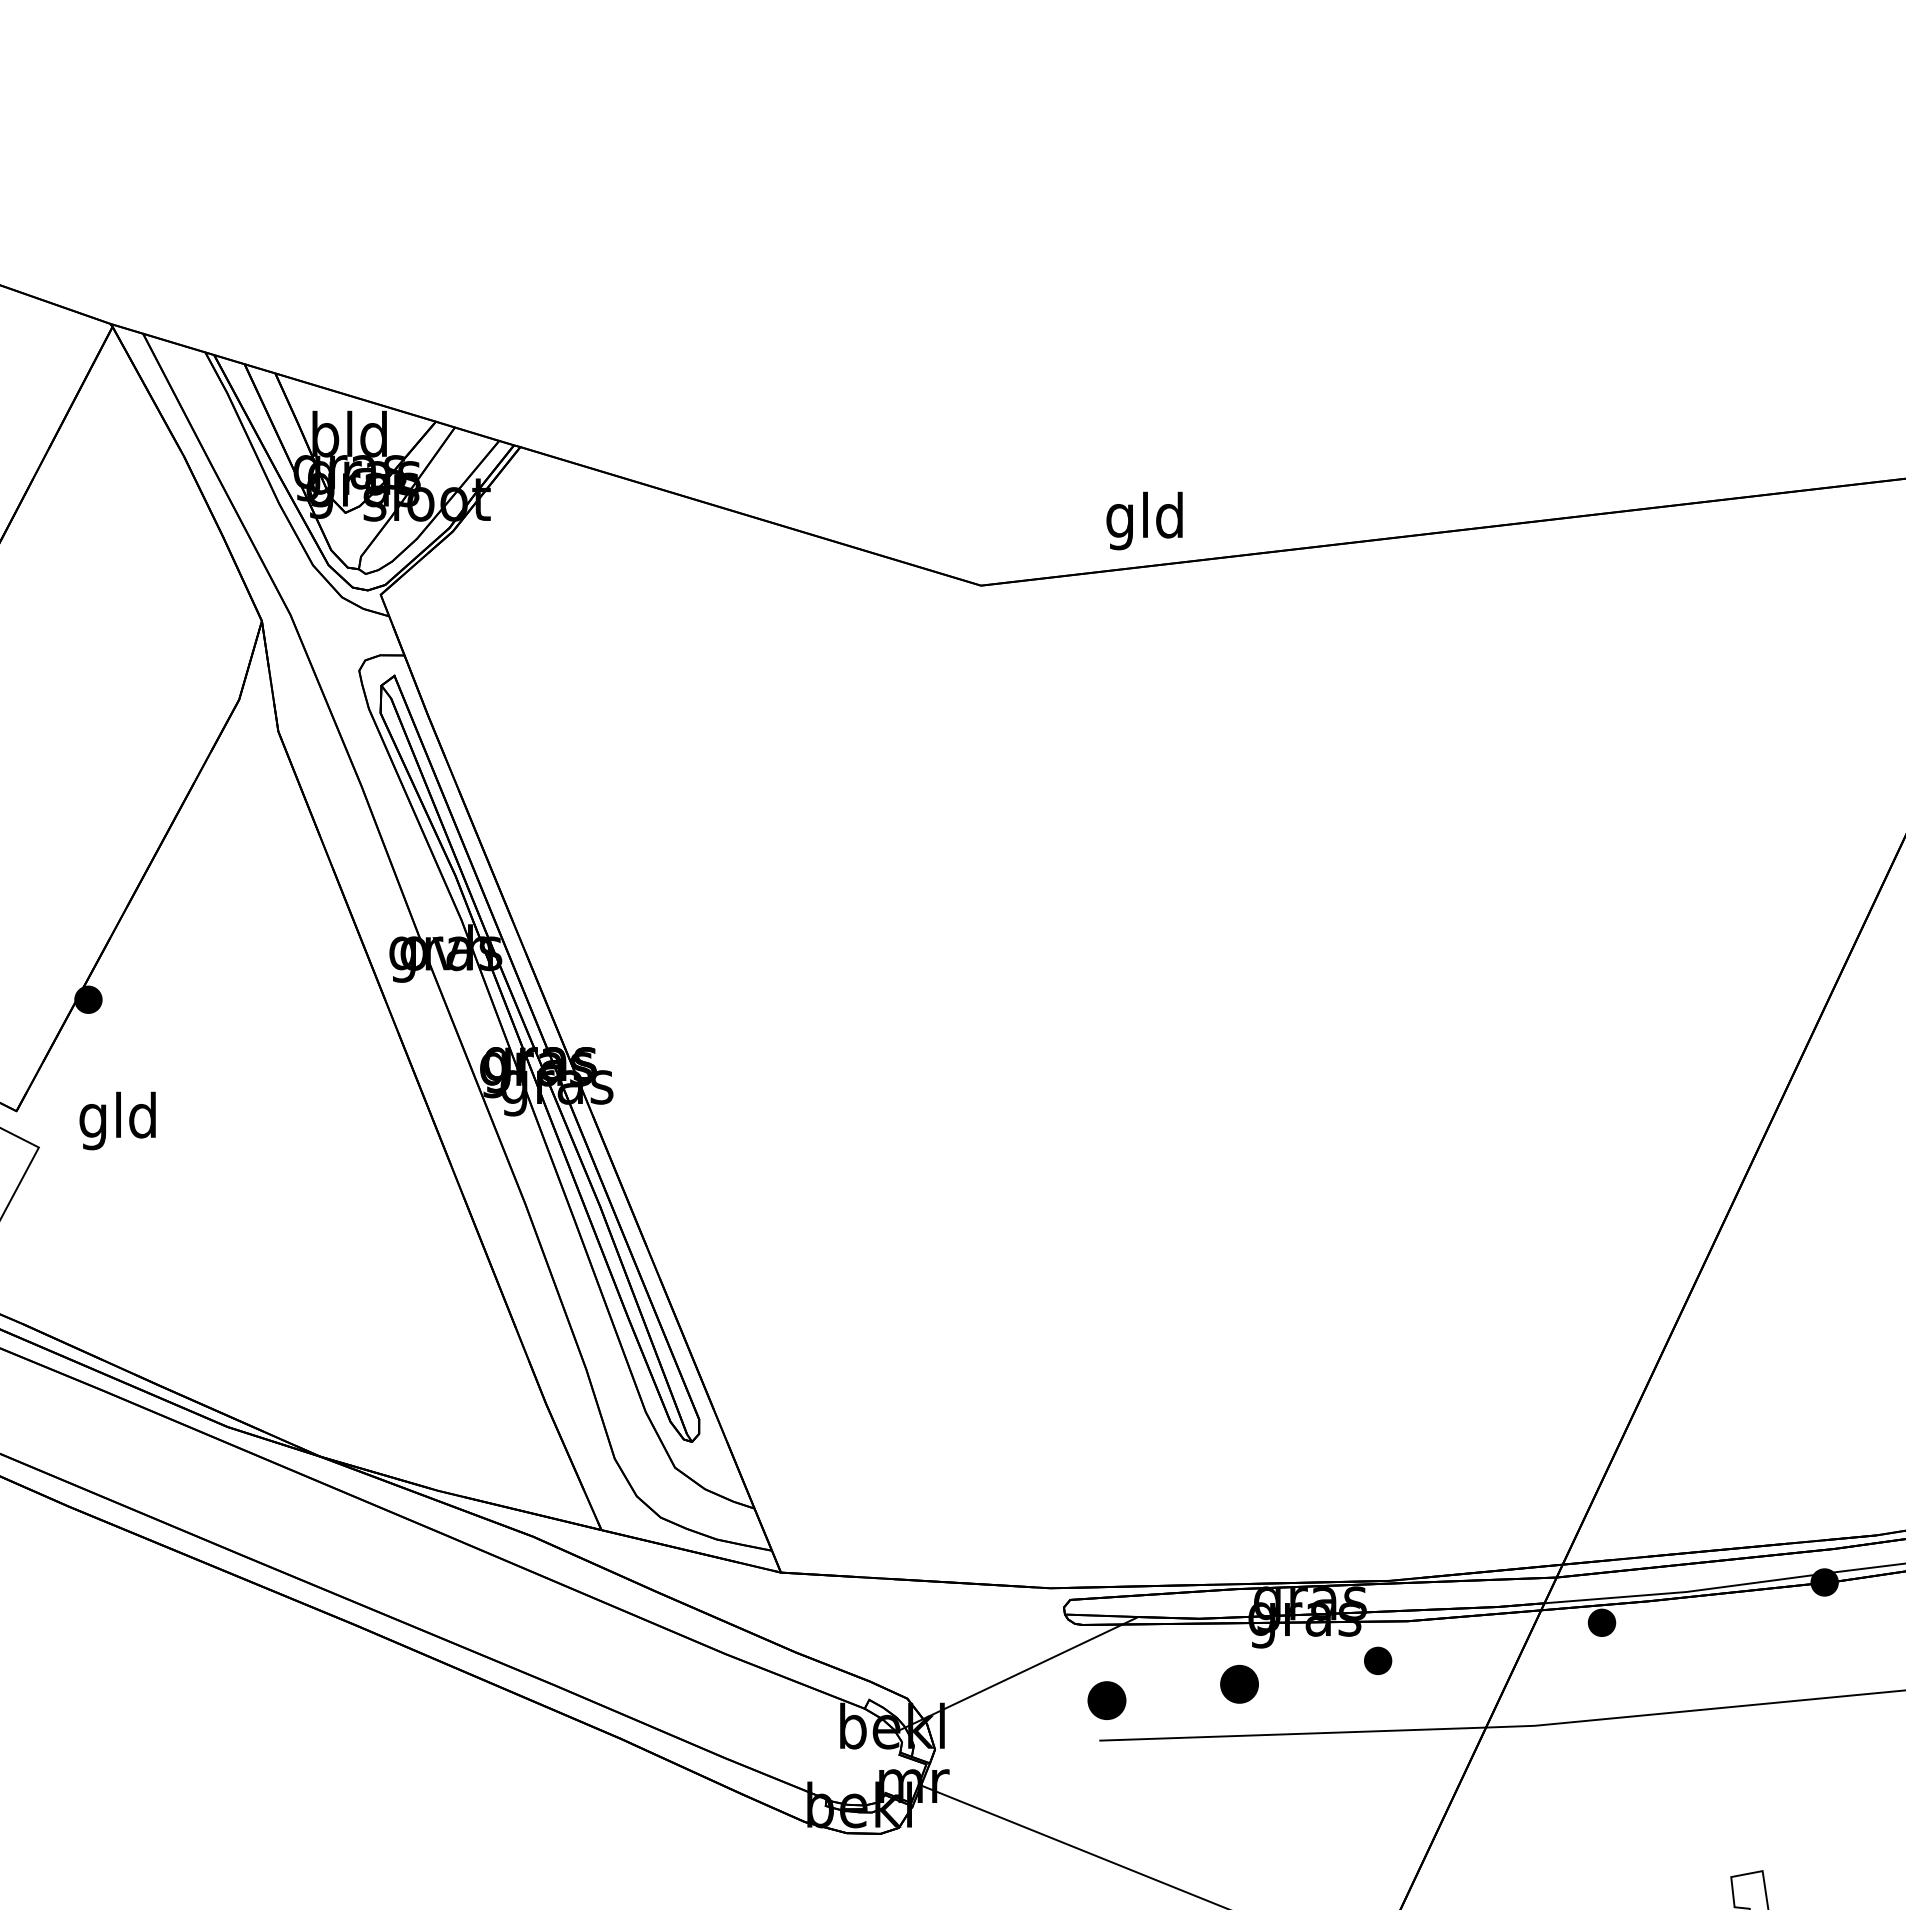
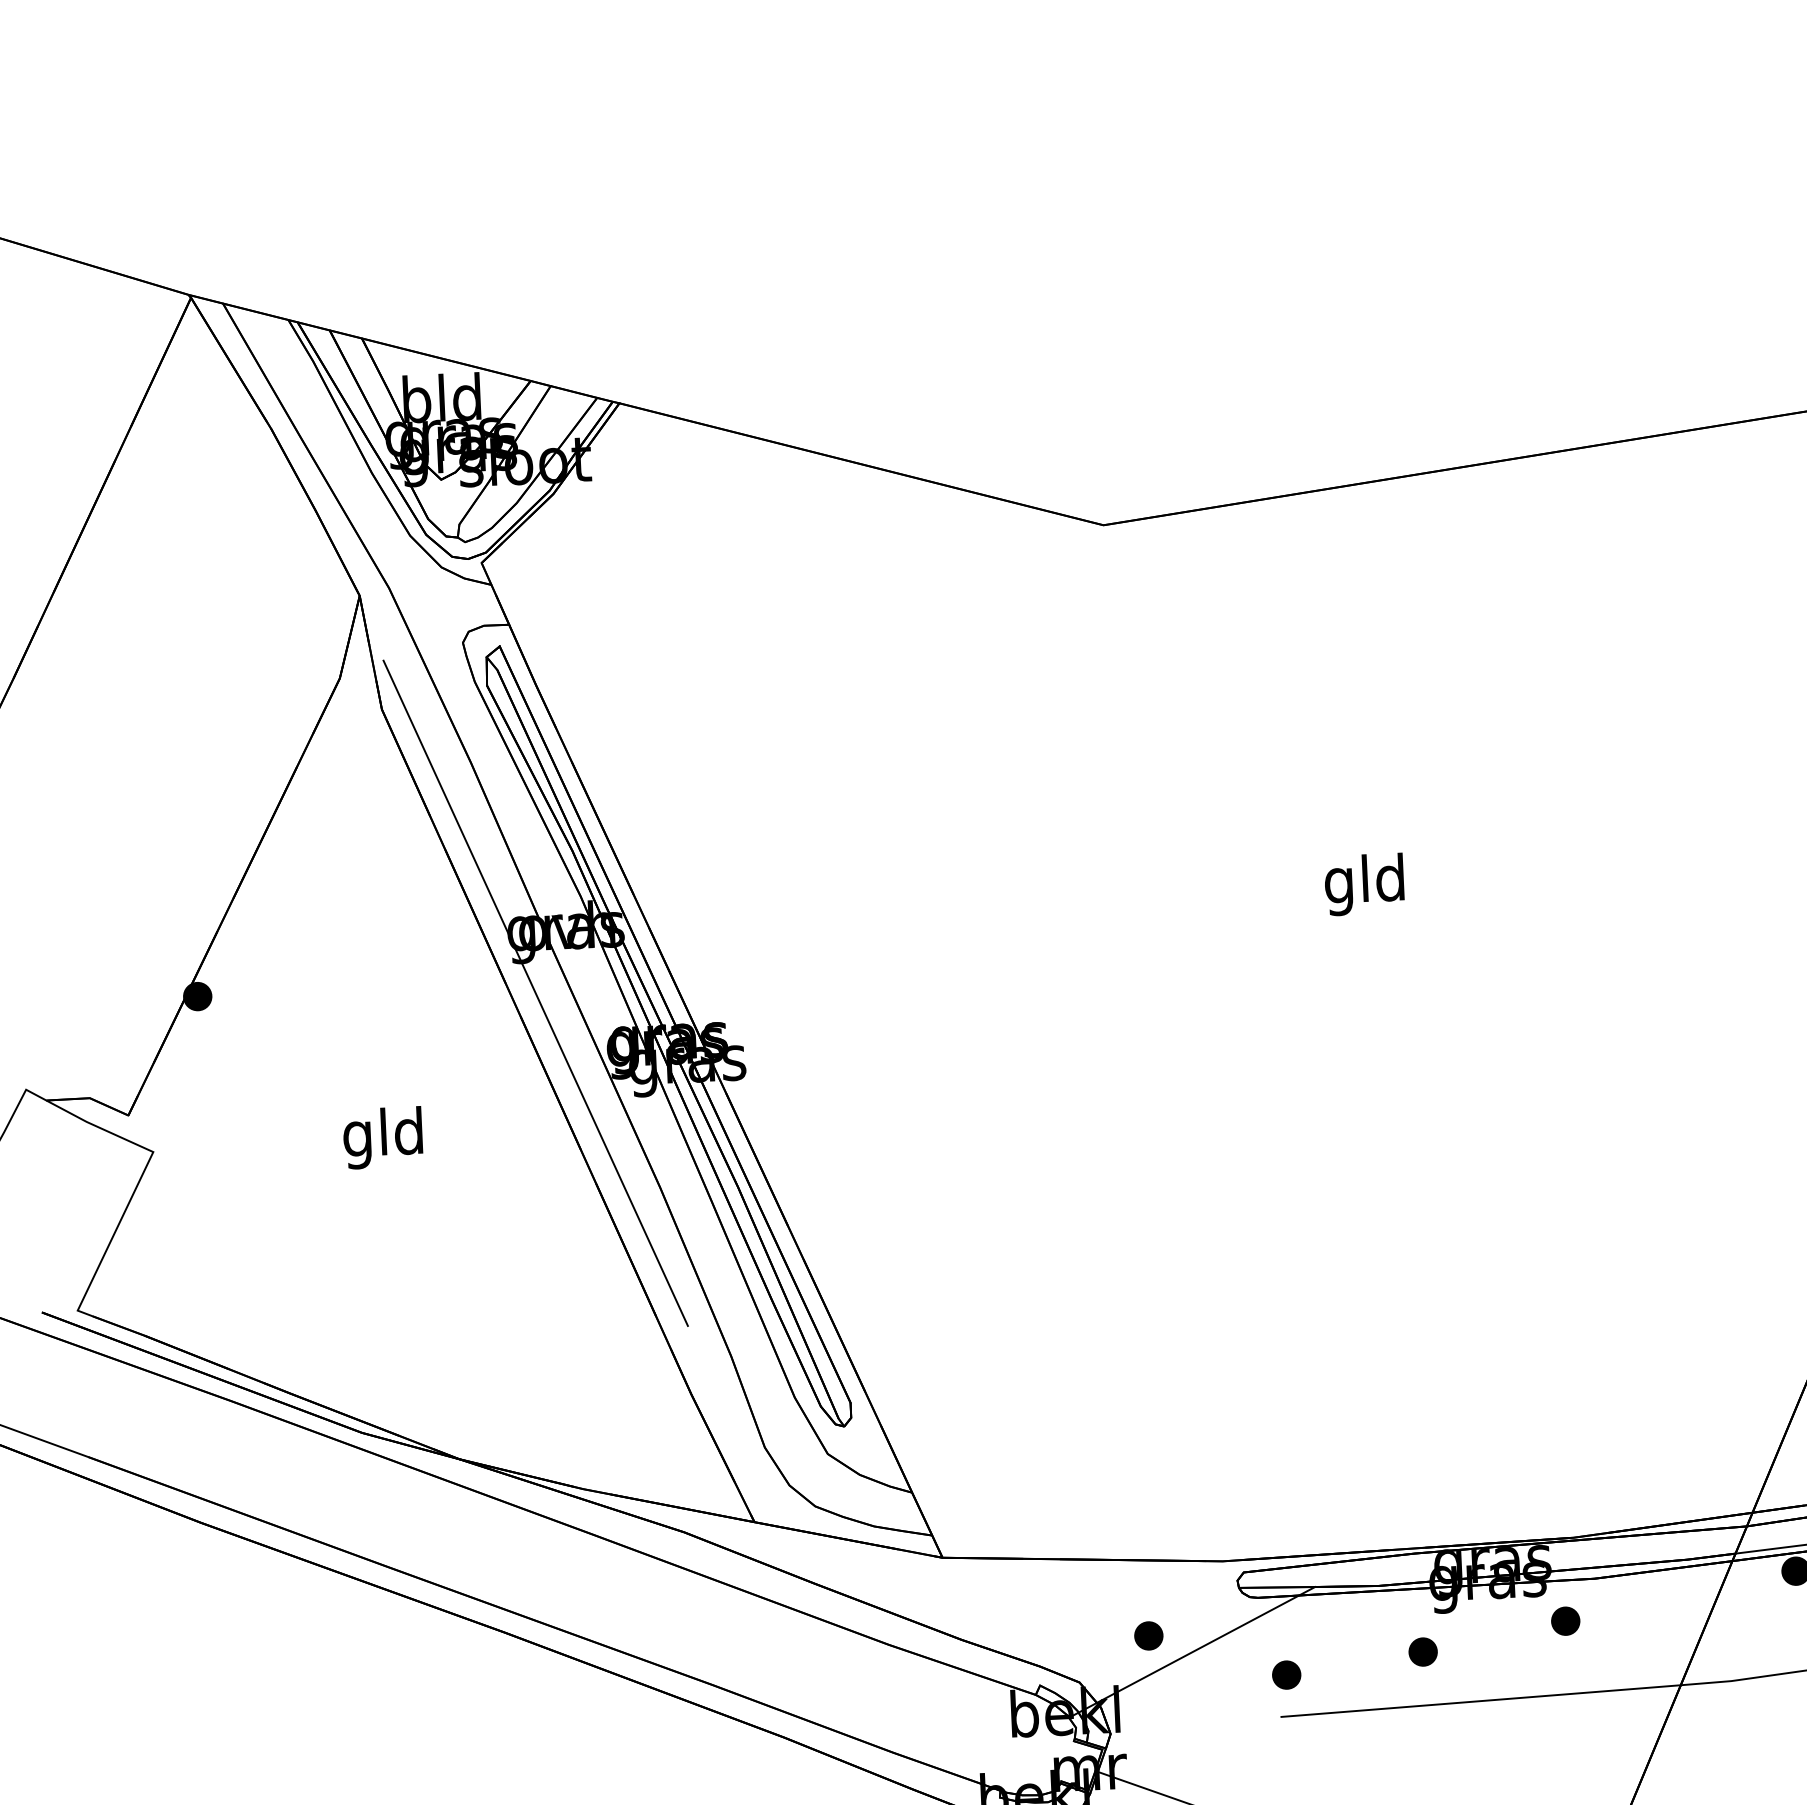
text: (1144, 520) -> (1364, 884), moved
line: (413, 1011) -> (535, 993), added
text: (117, 1120) -> (382, 1137), moved
part: (976, 1656) -> (1149, 1635), added
part: (1239, 1684) -> (1423, 1652), size x0.71
part: (1107, 1700) -> (1287, 1674), size x0.71

